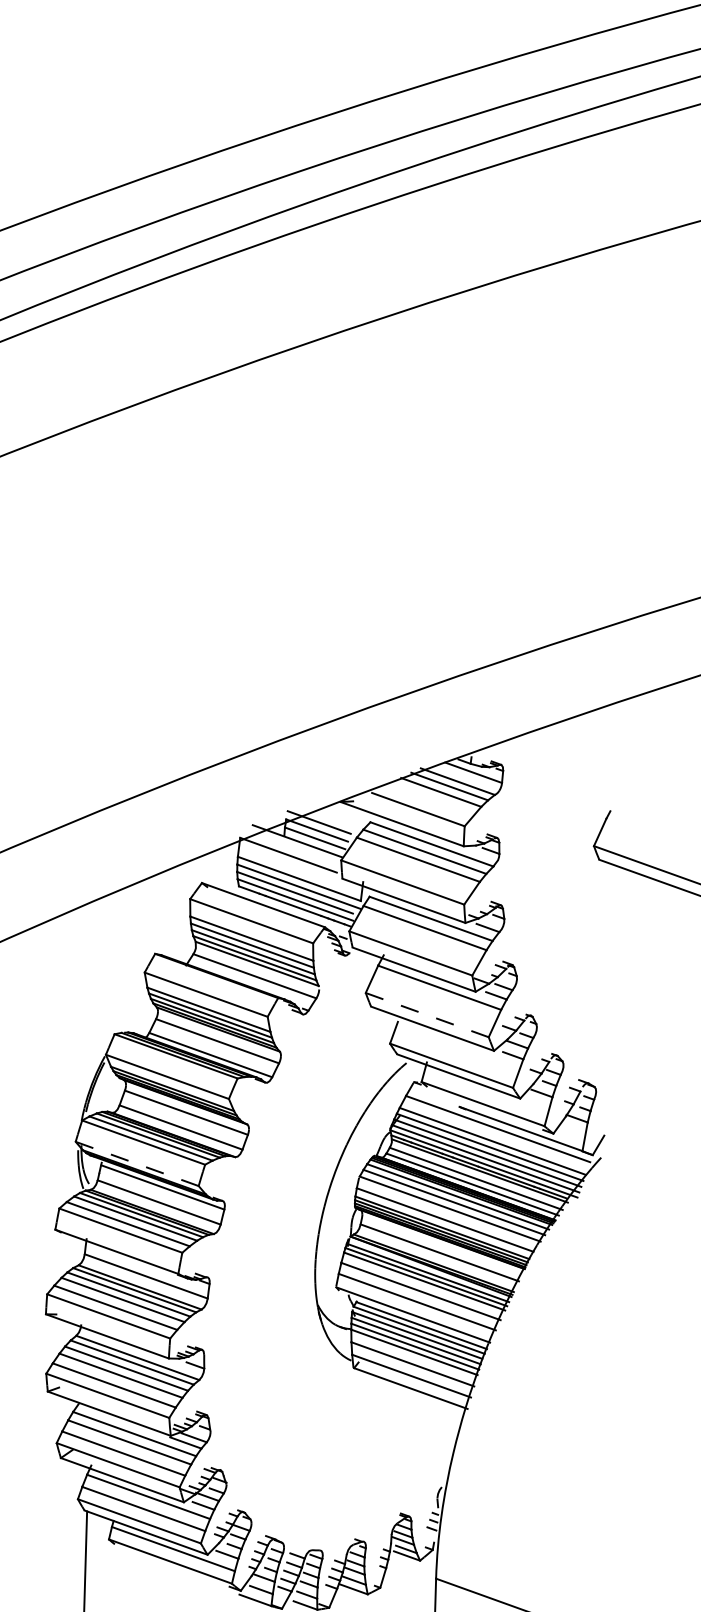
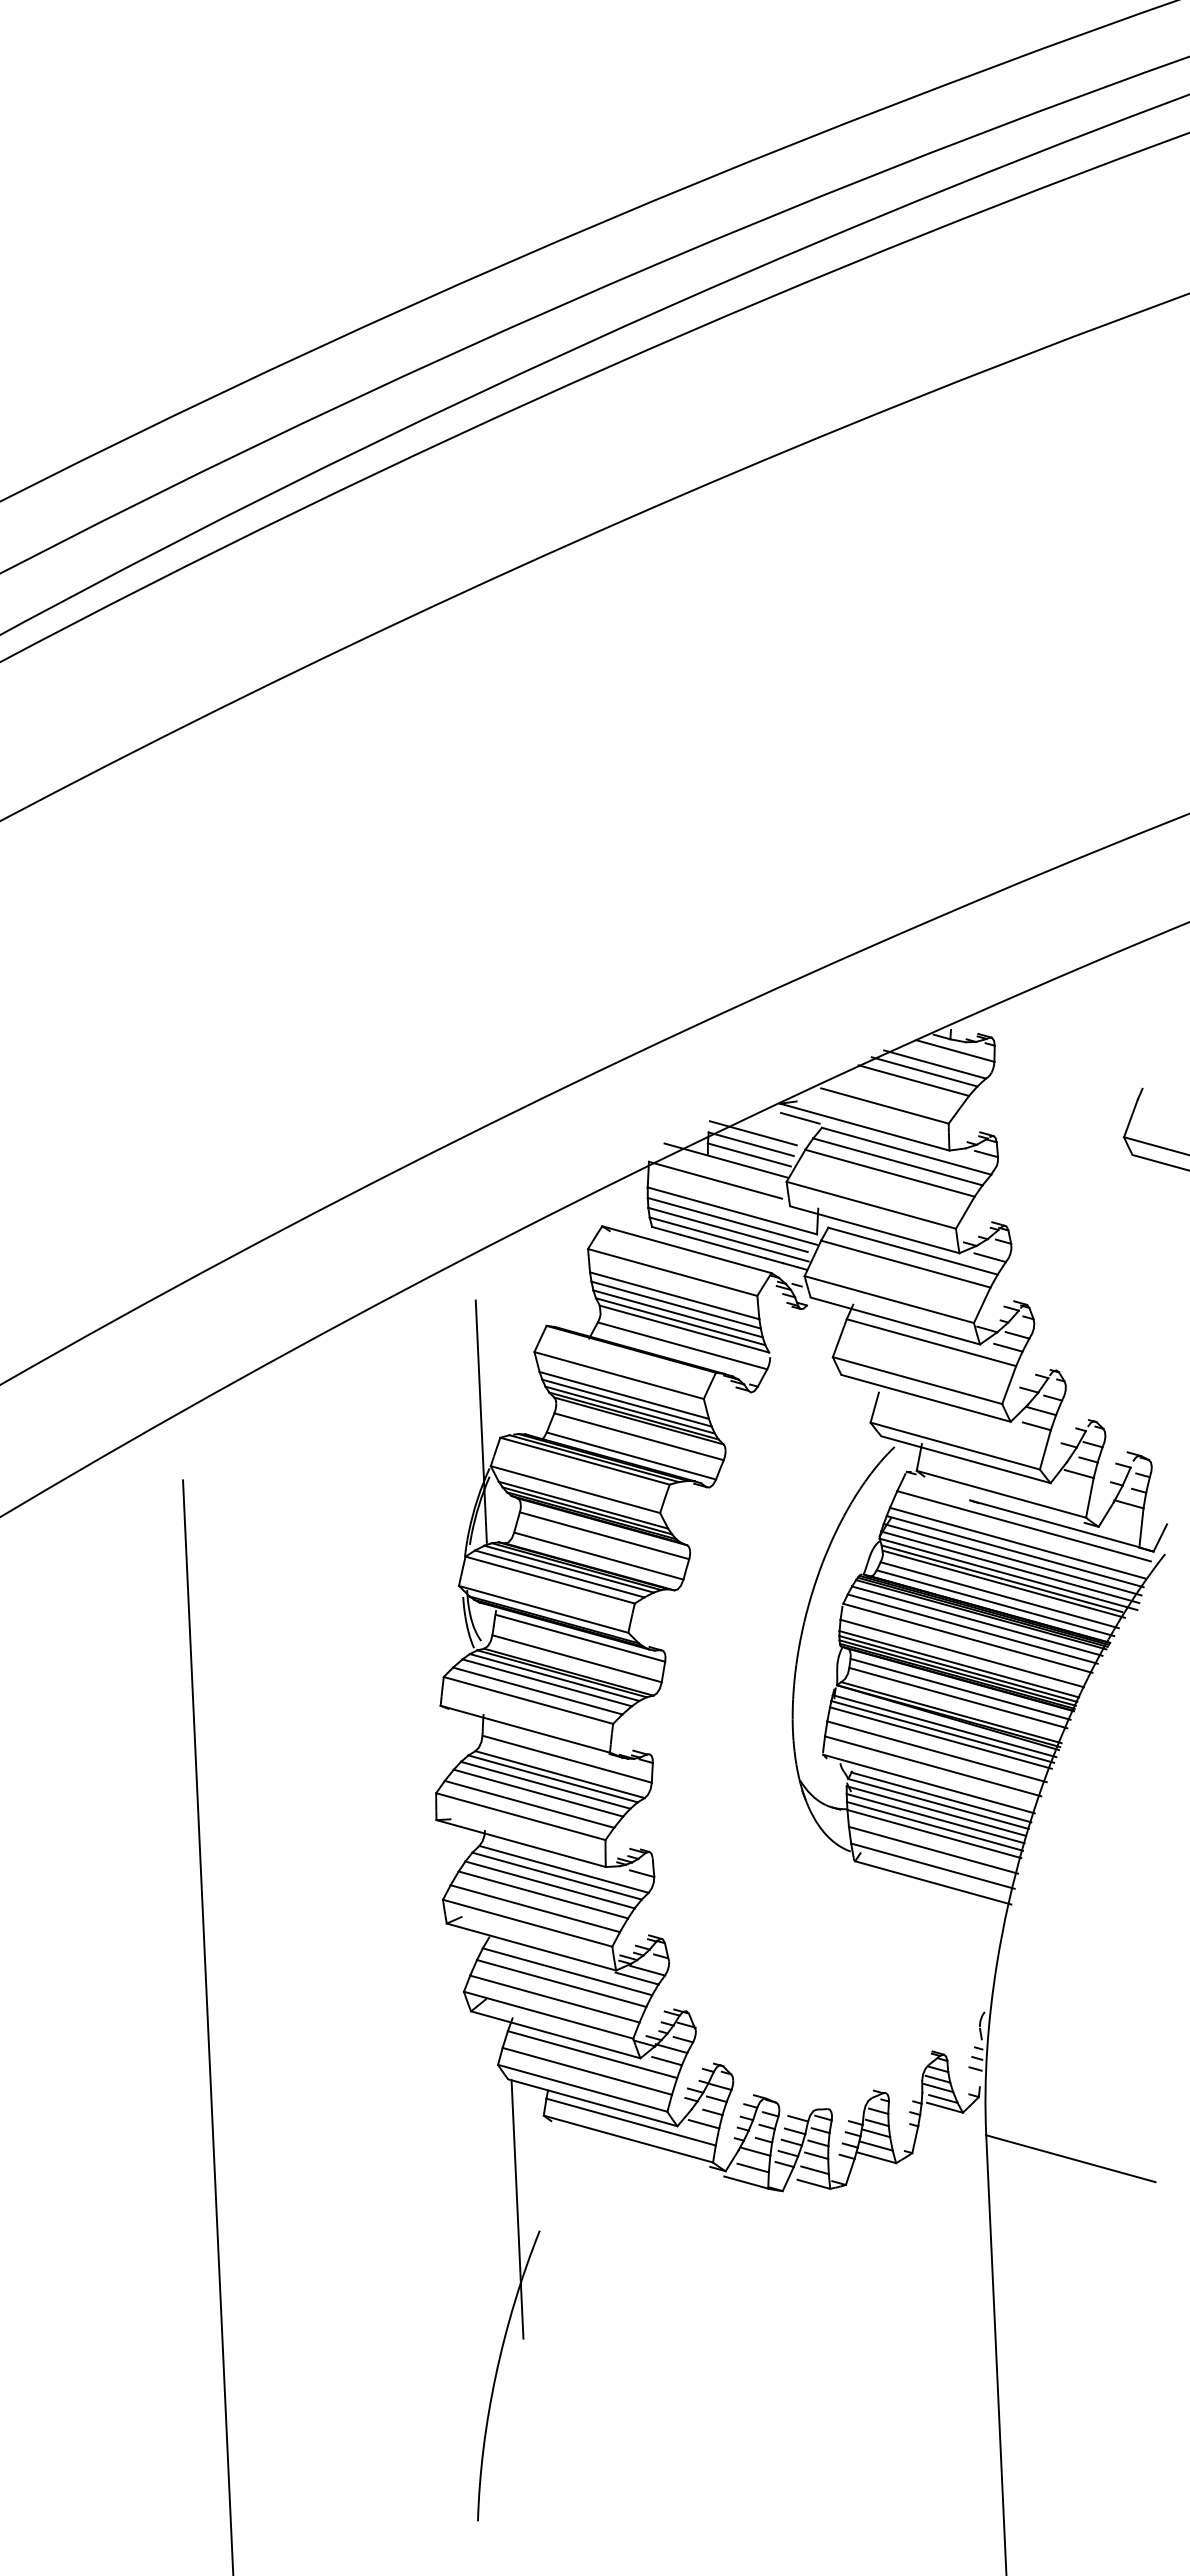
line: (355, 813) -> (800, 1117), added
line: (427, 1015) -> (917, 1380), dashed -> solid
line: (100, 1021) -> (480, 1421), added
line: (137, 1164) -> (543, 1609), dashed -> solid
line: (441, 1245) -> (960, 1688), added

